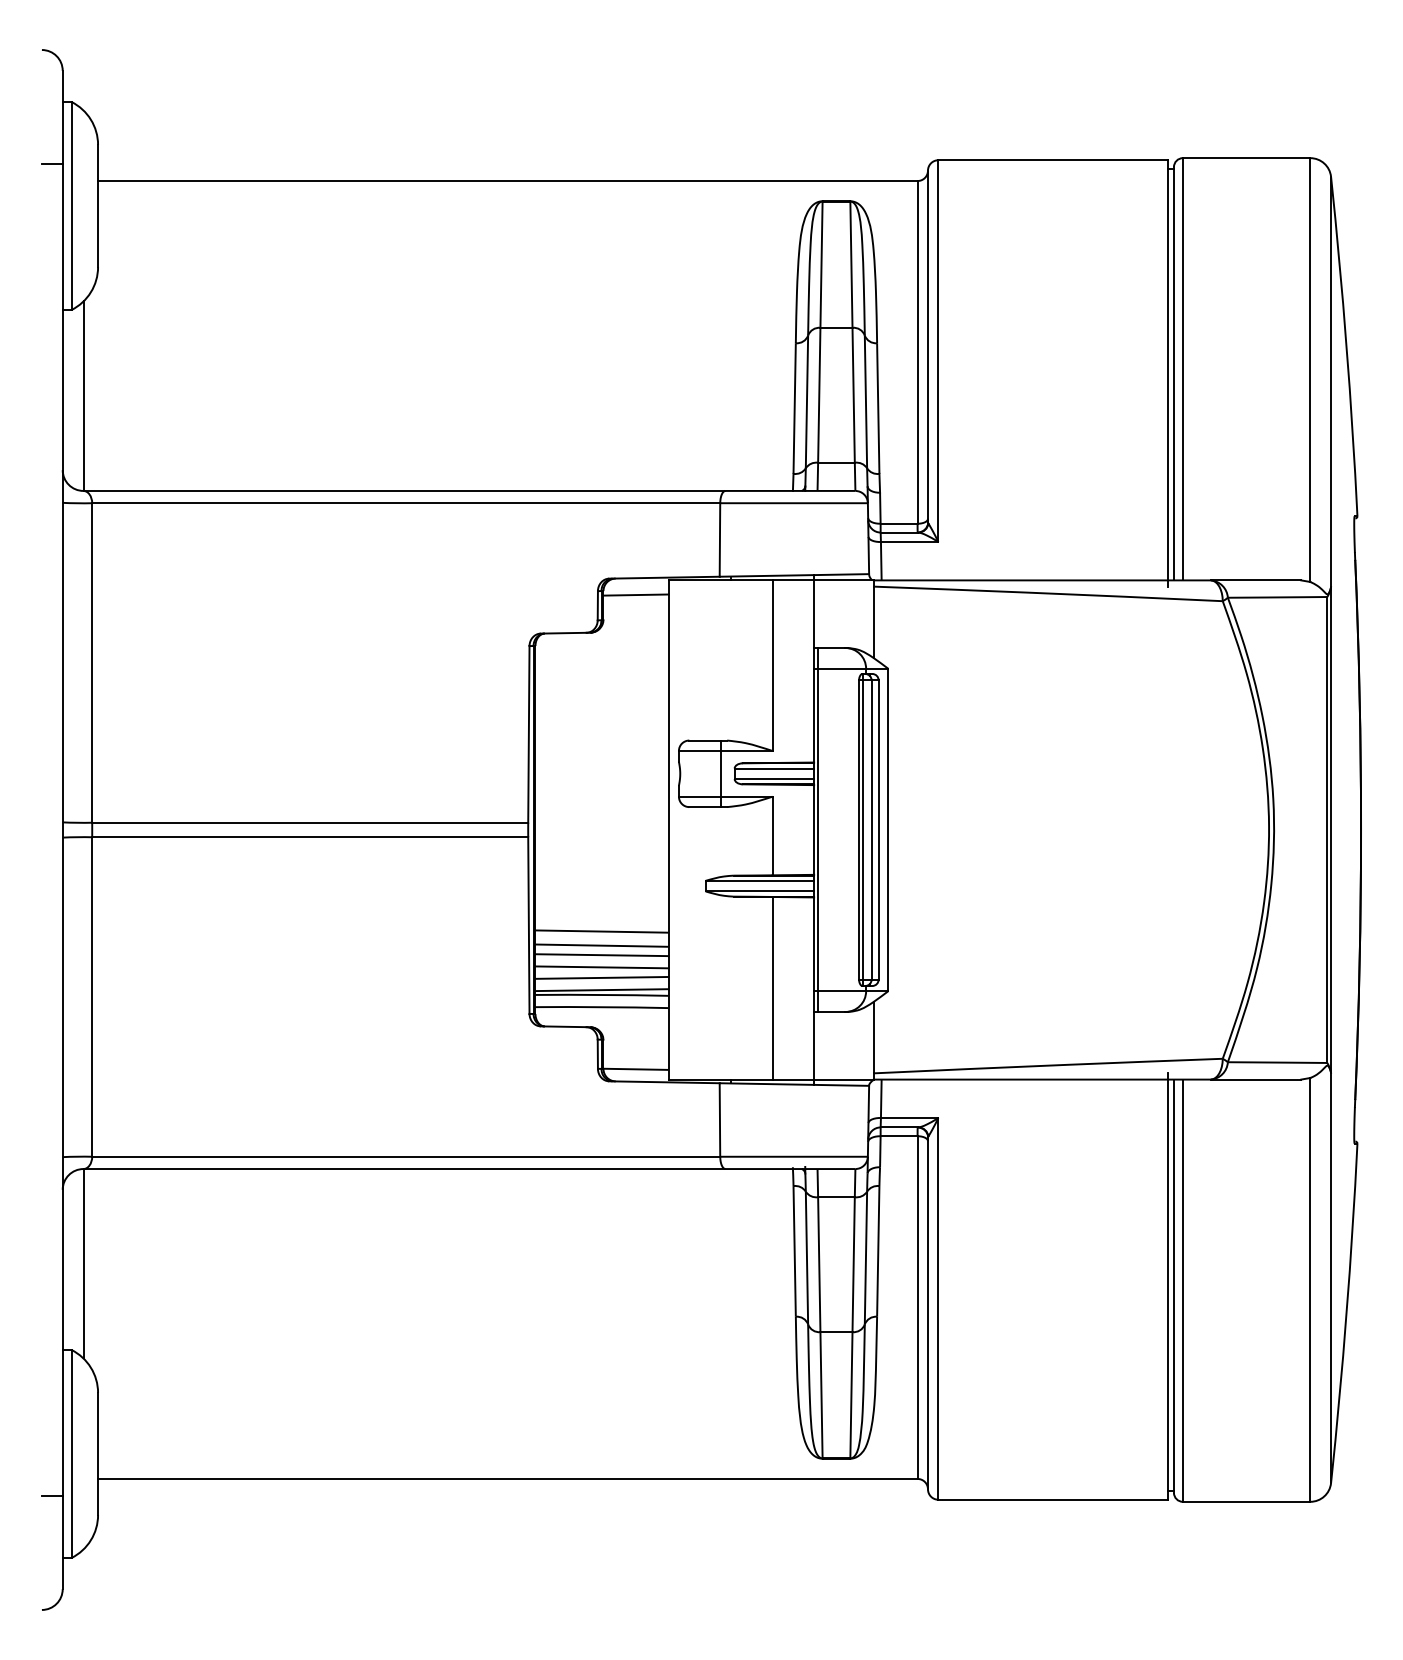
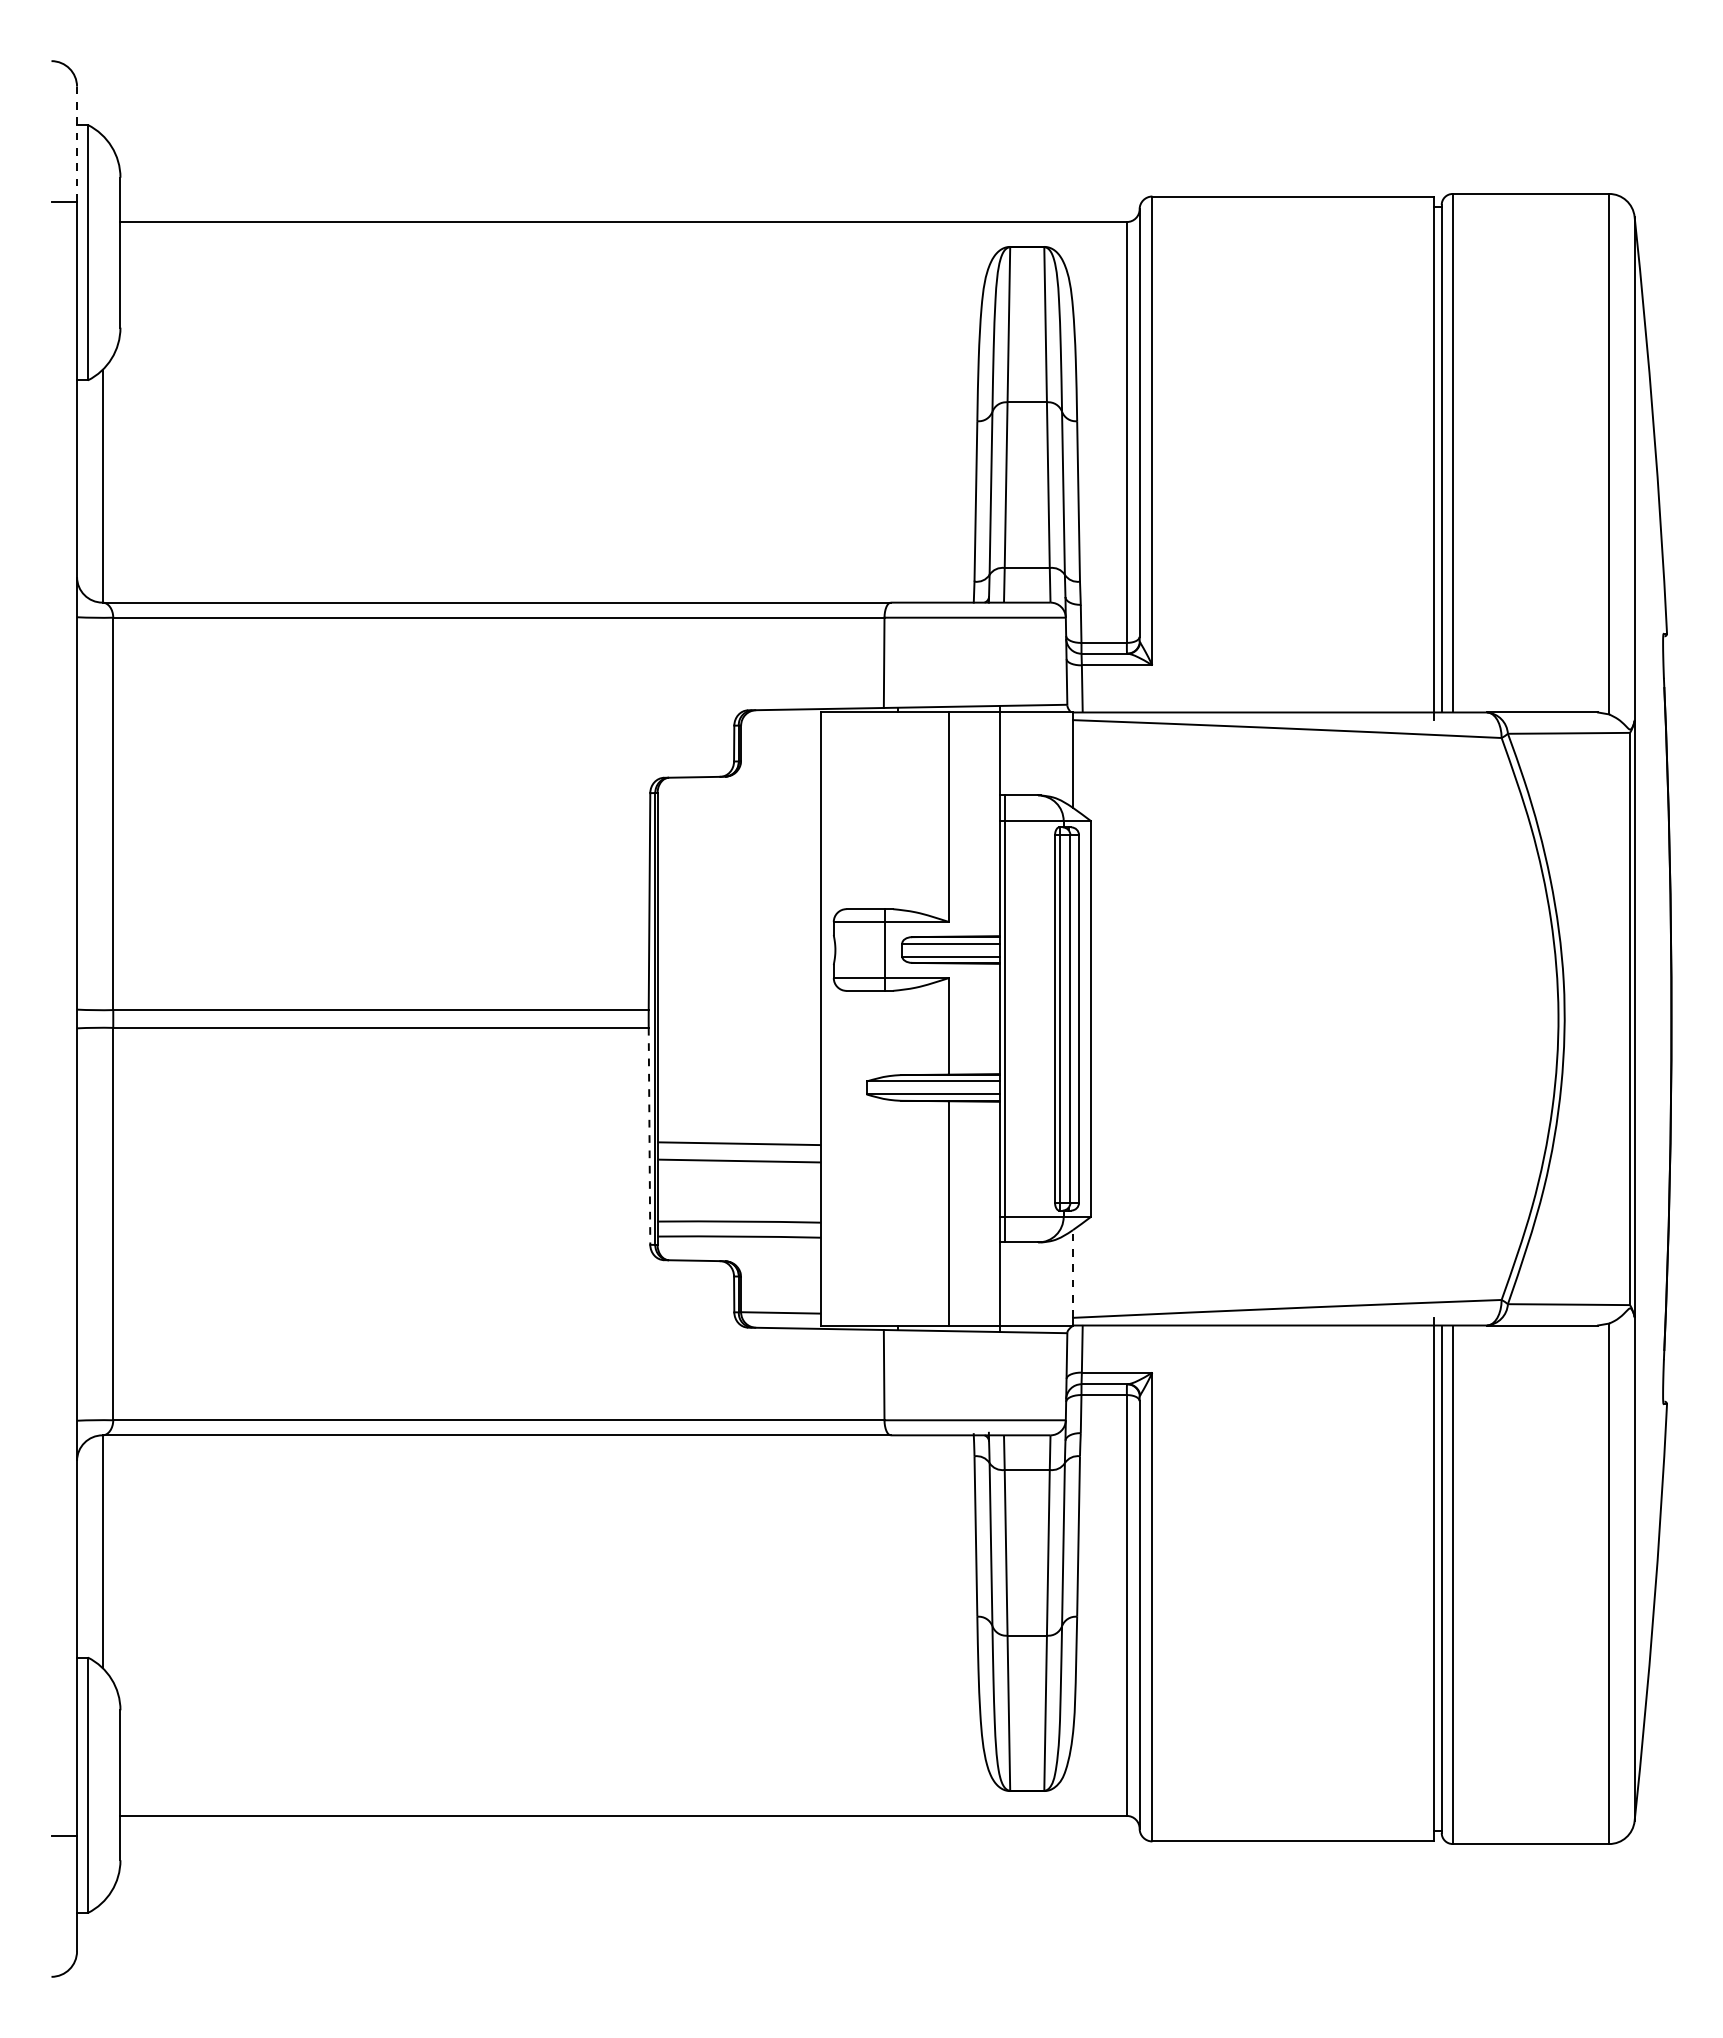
line: (63, 117) -> (77, 144), solid -> dashed
line: (636, 595) -> (781, 730), removed
line: (528, 925) -> (649, 1136), solid -> dashed
line: (602, 954) -> (739, 1172), removed
line: (602, 967) -> (739, 1187), removed
line: (602, 977) -> (739, 1200), removed
line: (602, 990) -> (739, 1215), removed
line: (874, 1037) -> (1073, 1273), solid -> dashed

